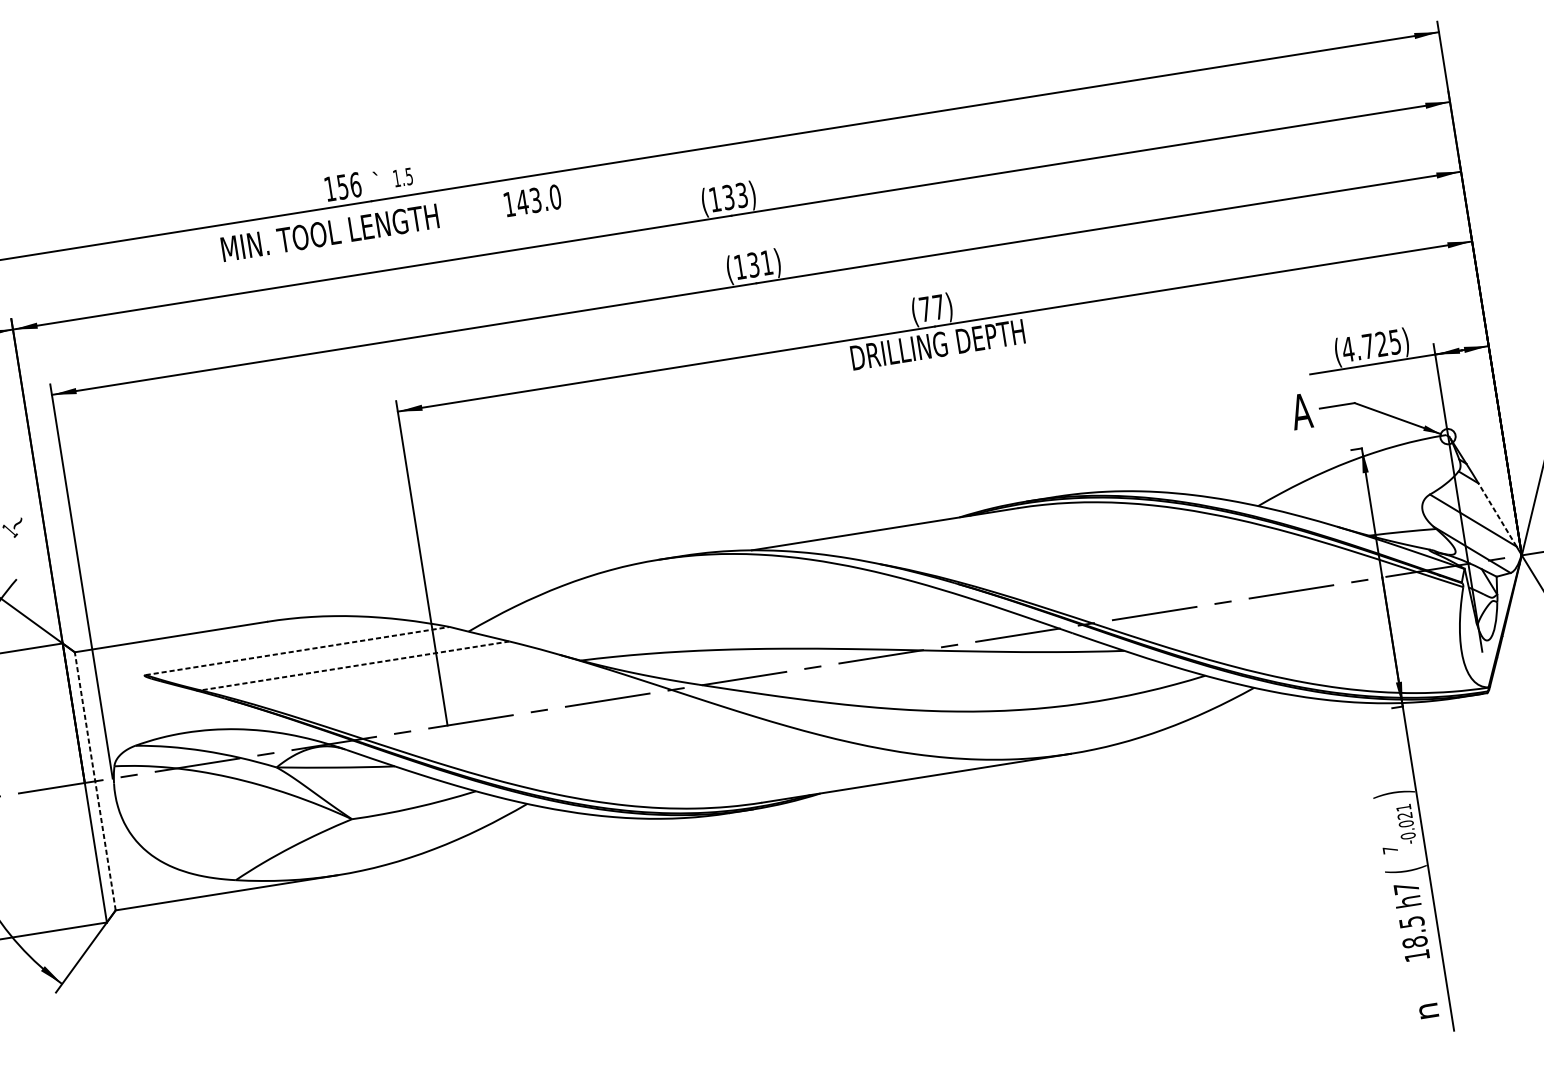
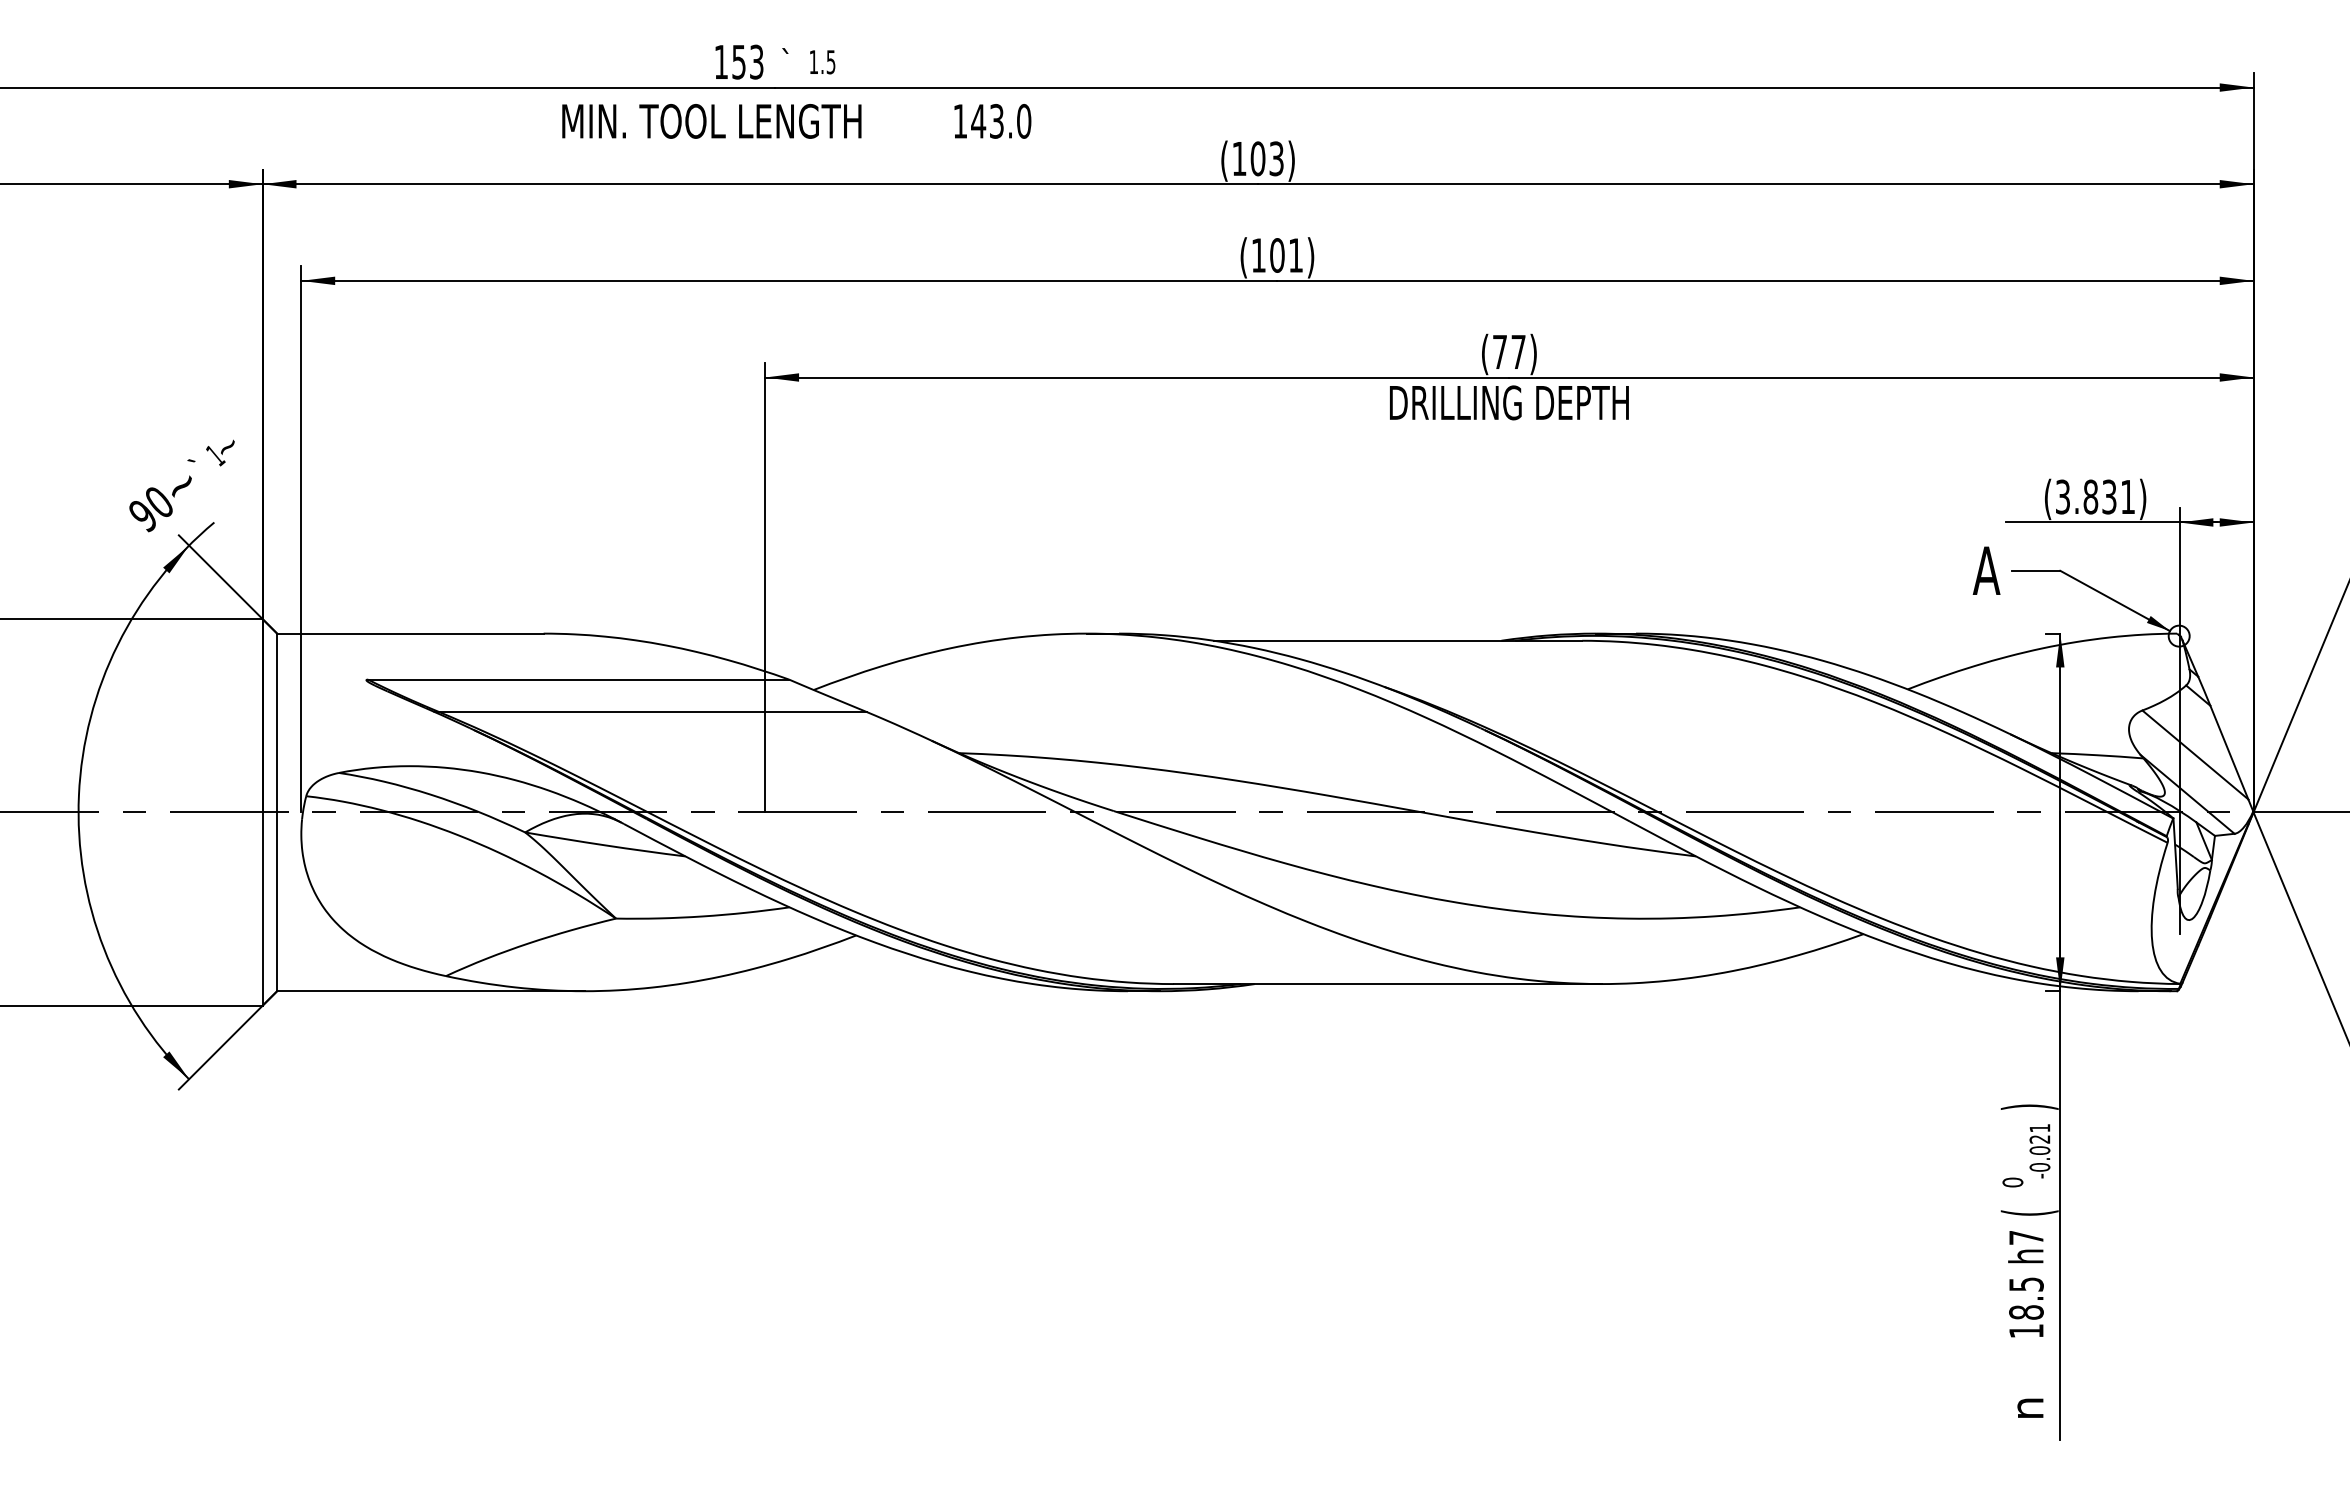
text: (355, 184) -> (756, 61), 156 -> 153
text: (728, 197) -> (1257, 158), (133) -> (103)
text: (753, 264) -> (1277, 255), (131) -> (101)
text: (1370, 345) -> (2094, 496), (4.725) -> (3.831)
line: (1497, 514) -> (2229, 752), dashed -> solid
line: (297, 650) -> (578, 679), dashed -> solid
line: (355, 666) -> (653, 712), dashed -> solid
line: (95, 781) -> (277, 812), dashed -> solid
text: (1390, 850) -> (2012, 1182), 7 -> 0

